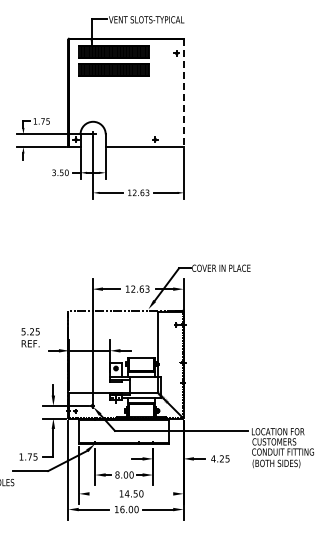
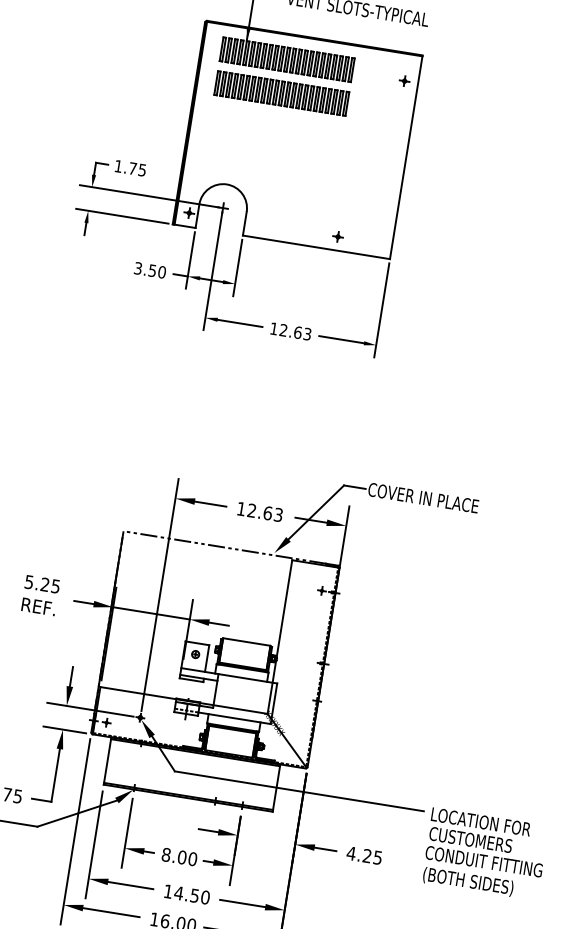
line: (184, 93) -> (406, 158), dashed -> solid
text: (30, 337) -> (40, 594), moved
line: (101, 493) -> (130, 884), added
line: (161, 493) -> (243, 902), added

